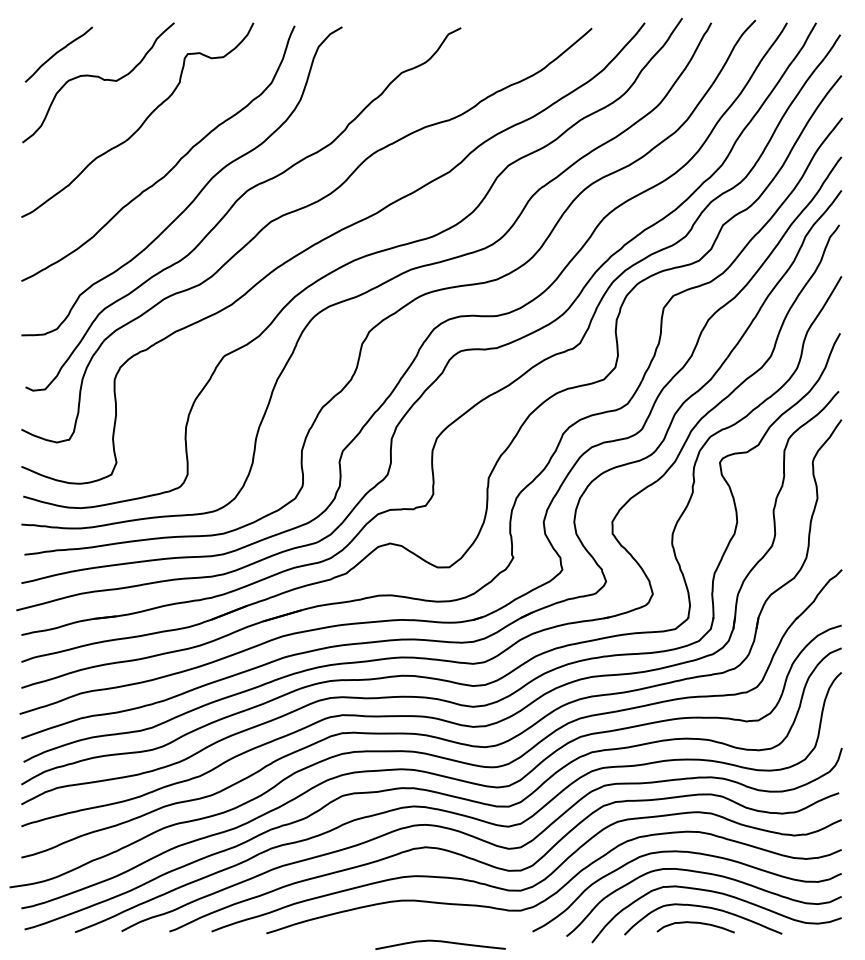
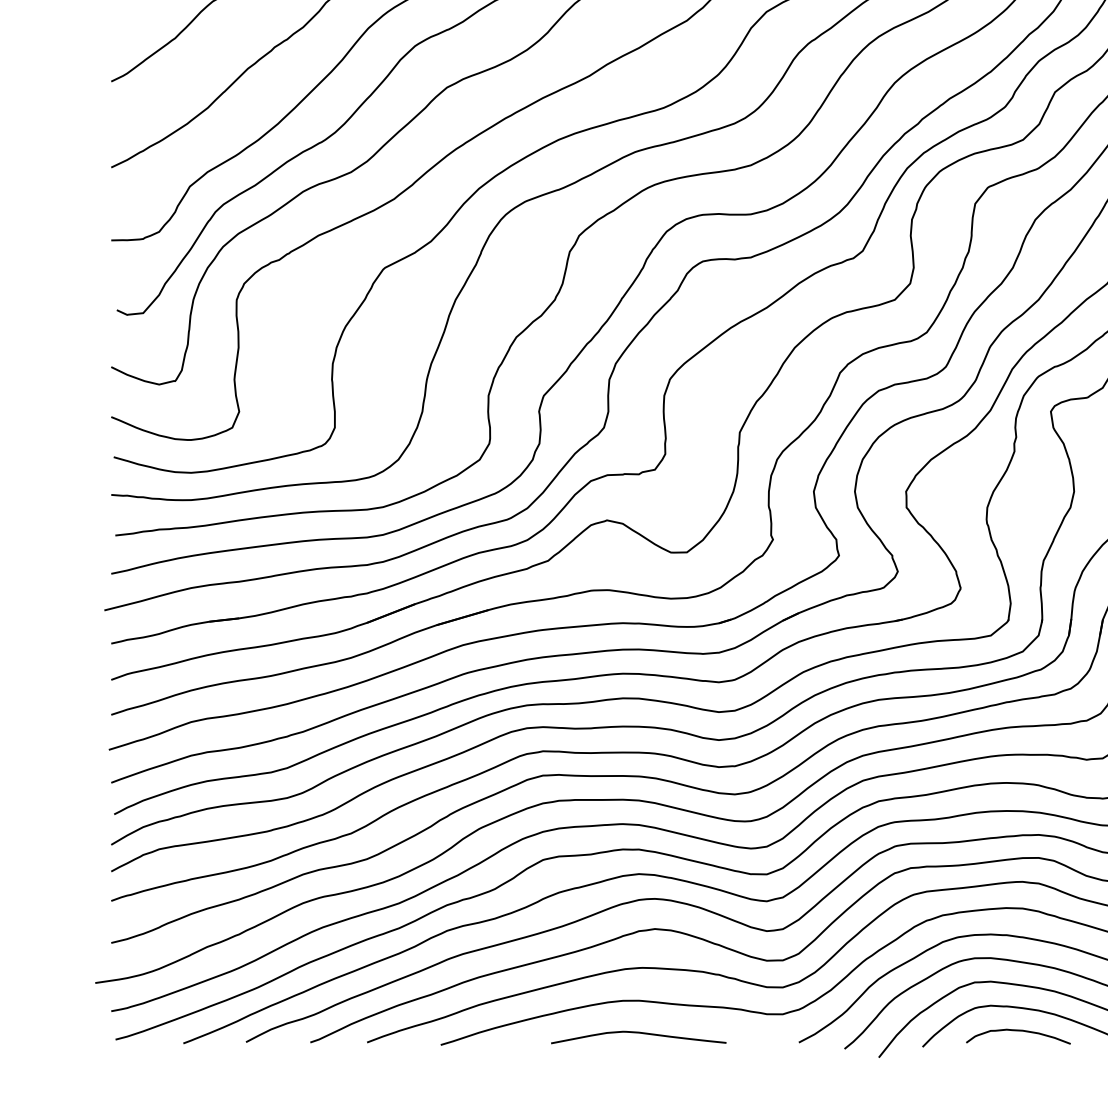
curve: (440, 942) -> (638, 1034), moved

